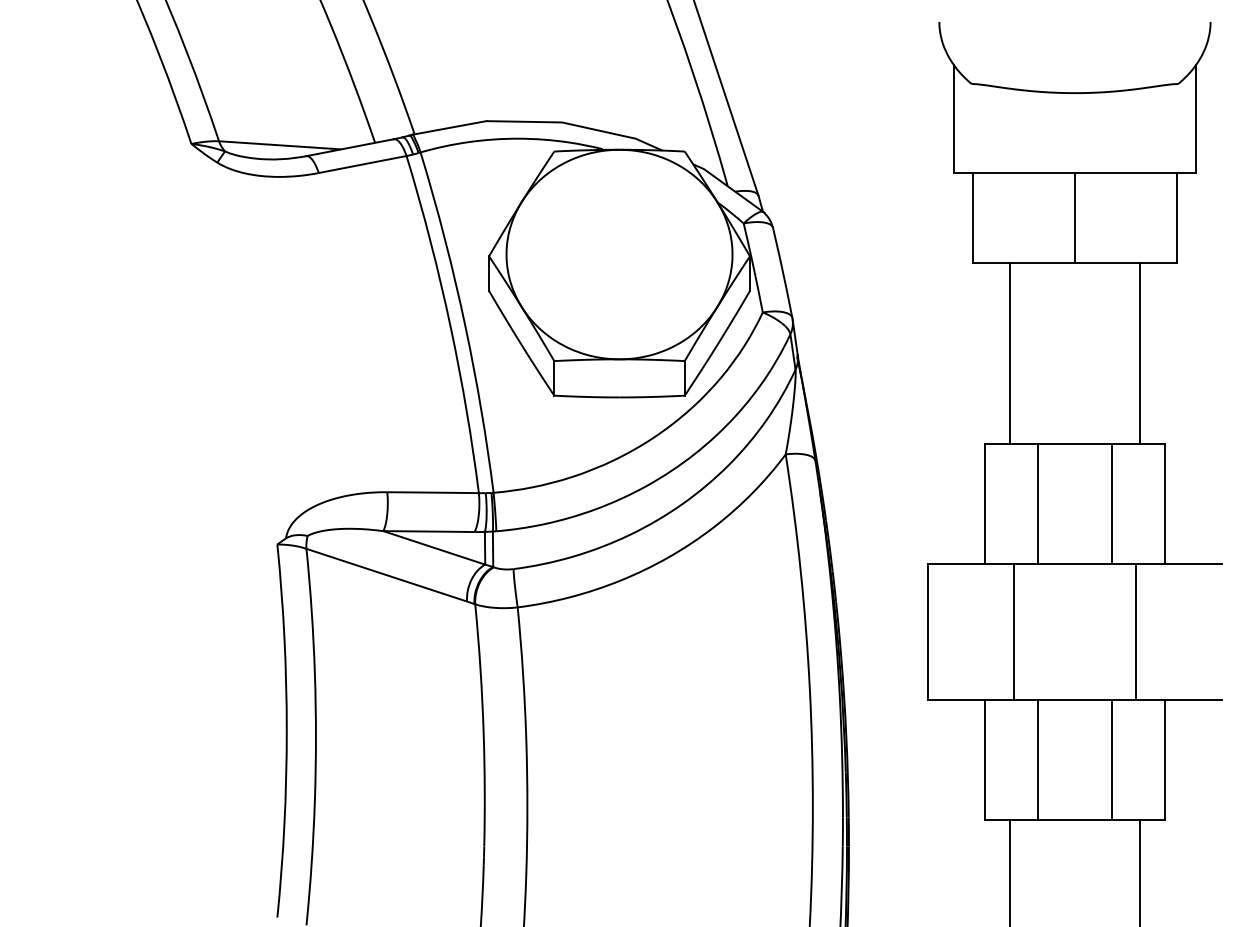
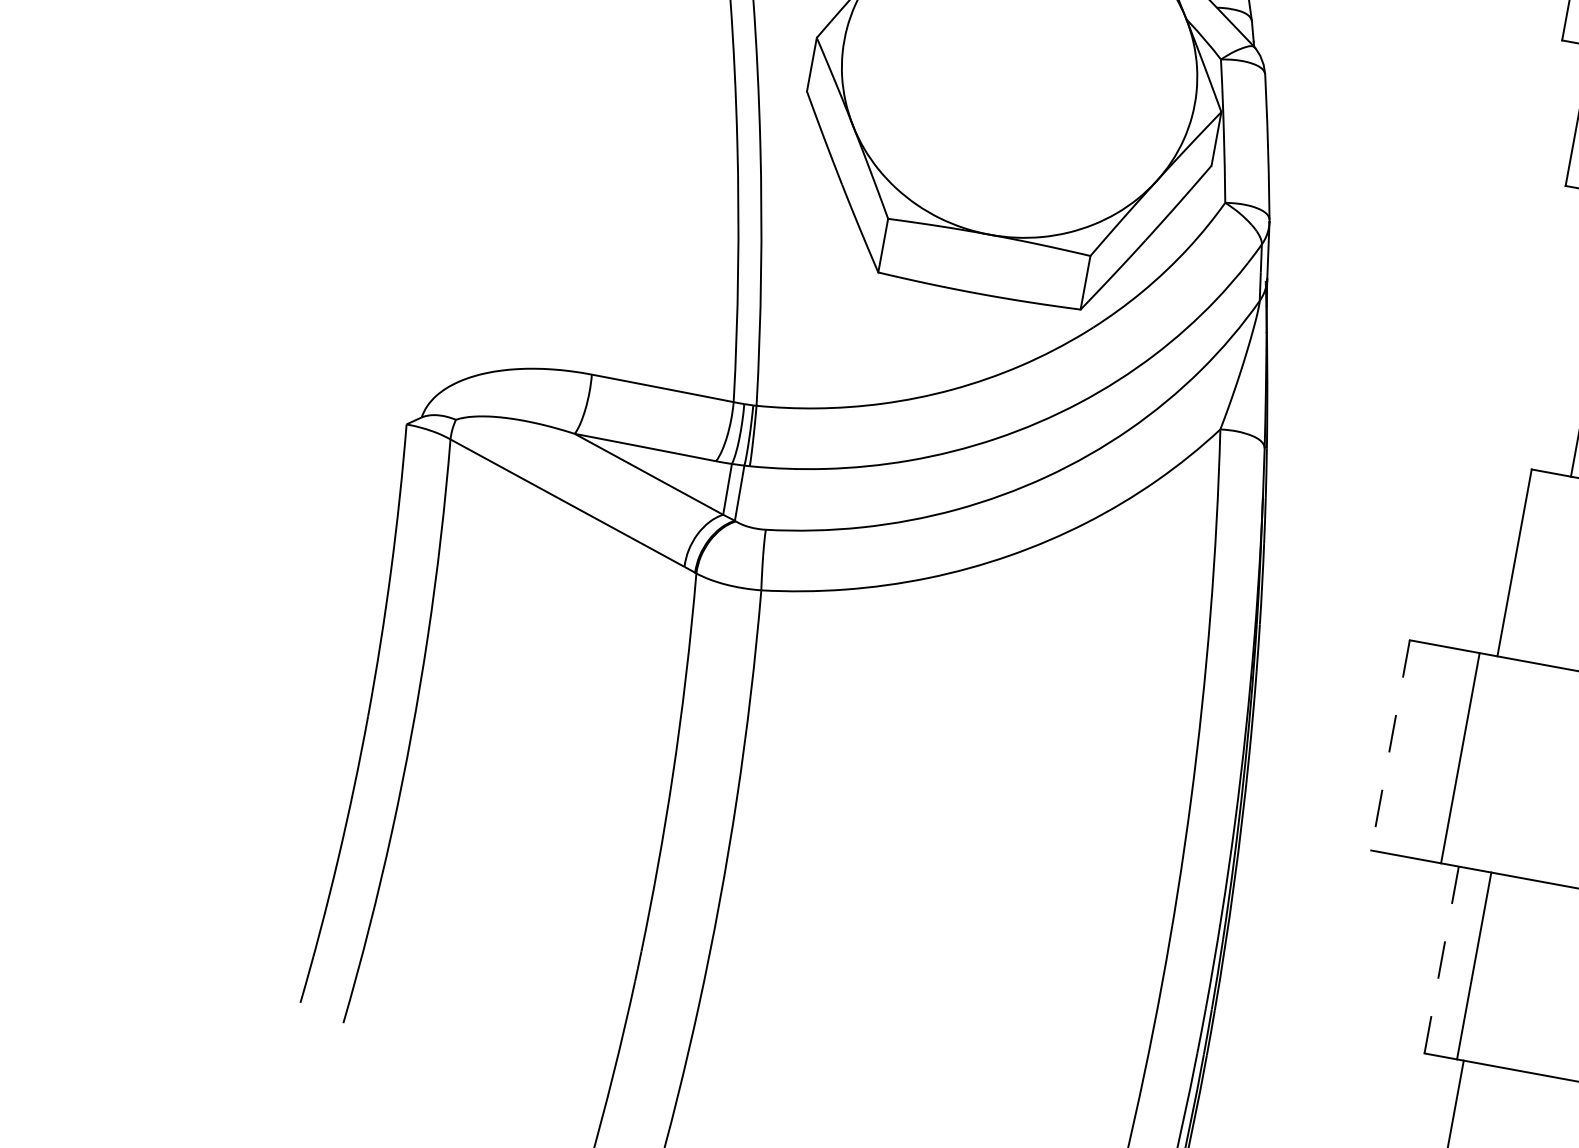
line: (1014, 631) -> (1461, 757), moved
line: (928, 632) -> (1391, 746), solid -> dashed
line: (1037, 759) -> (1474, 964), moved
line: (984, 760) -> (1441, 960), solid -> dashed

